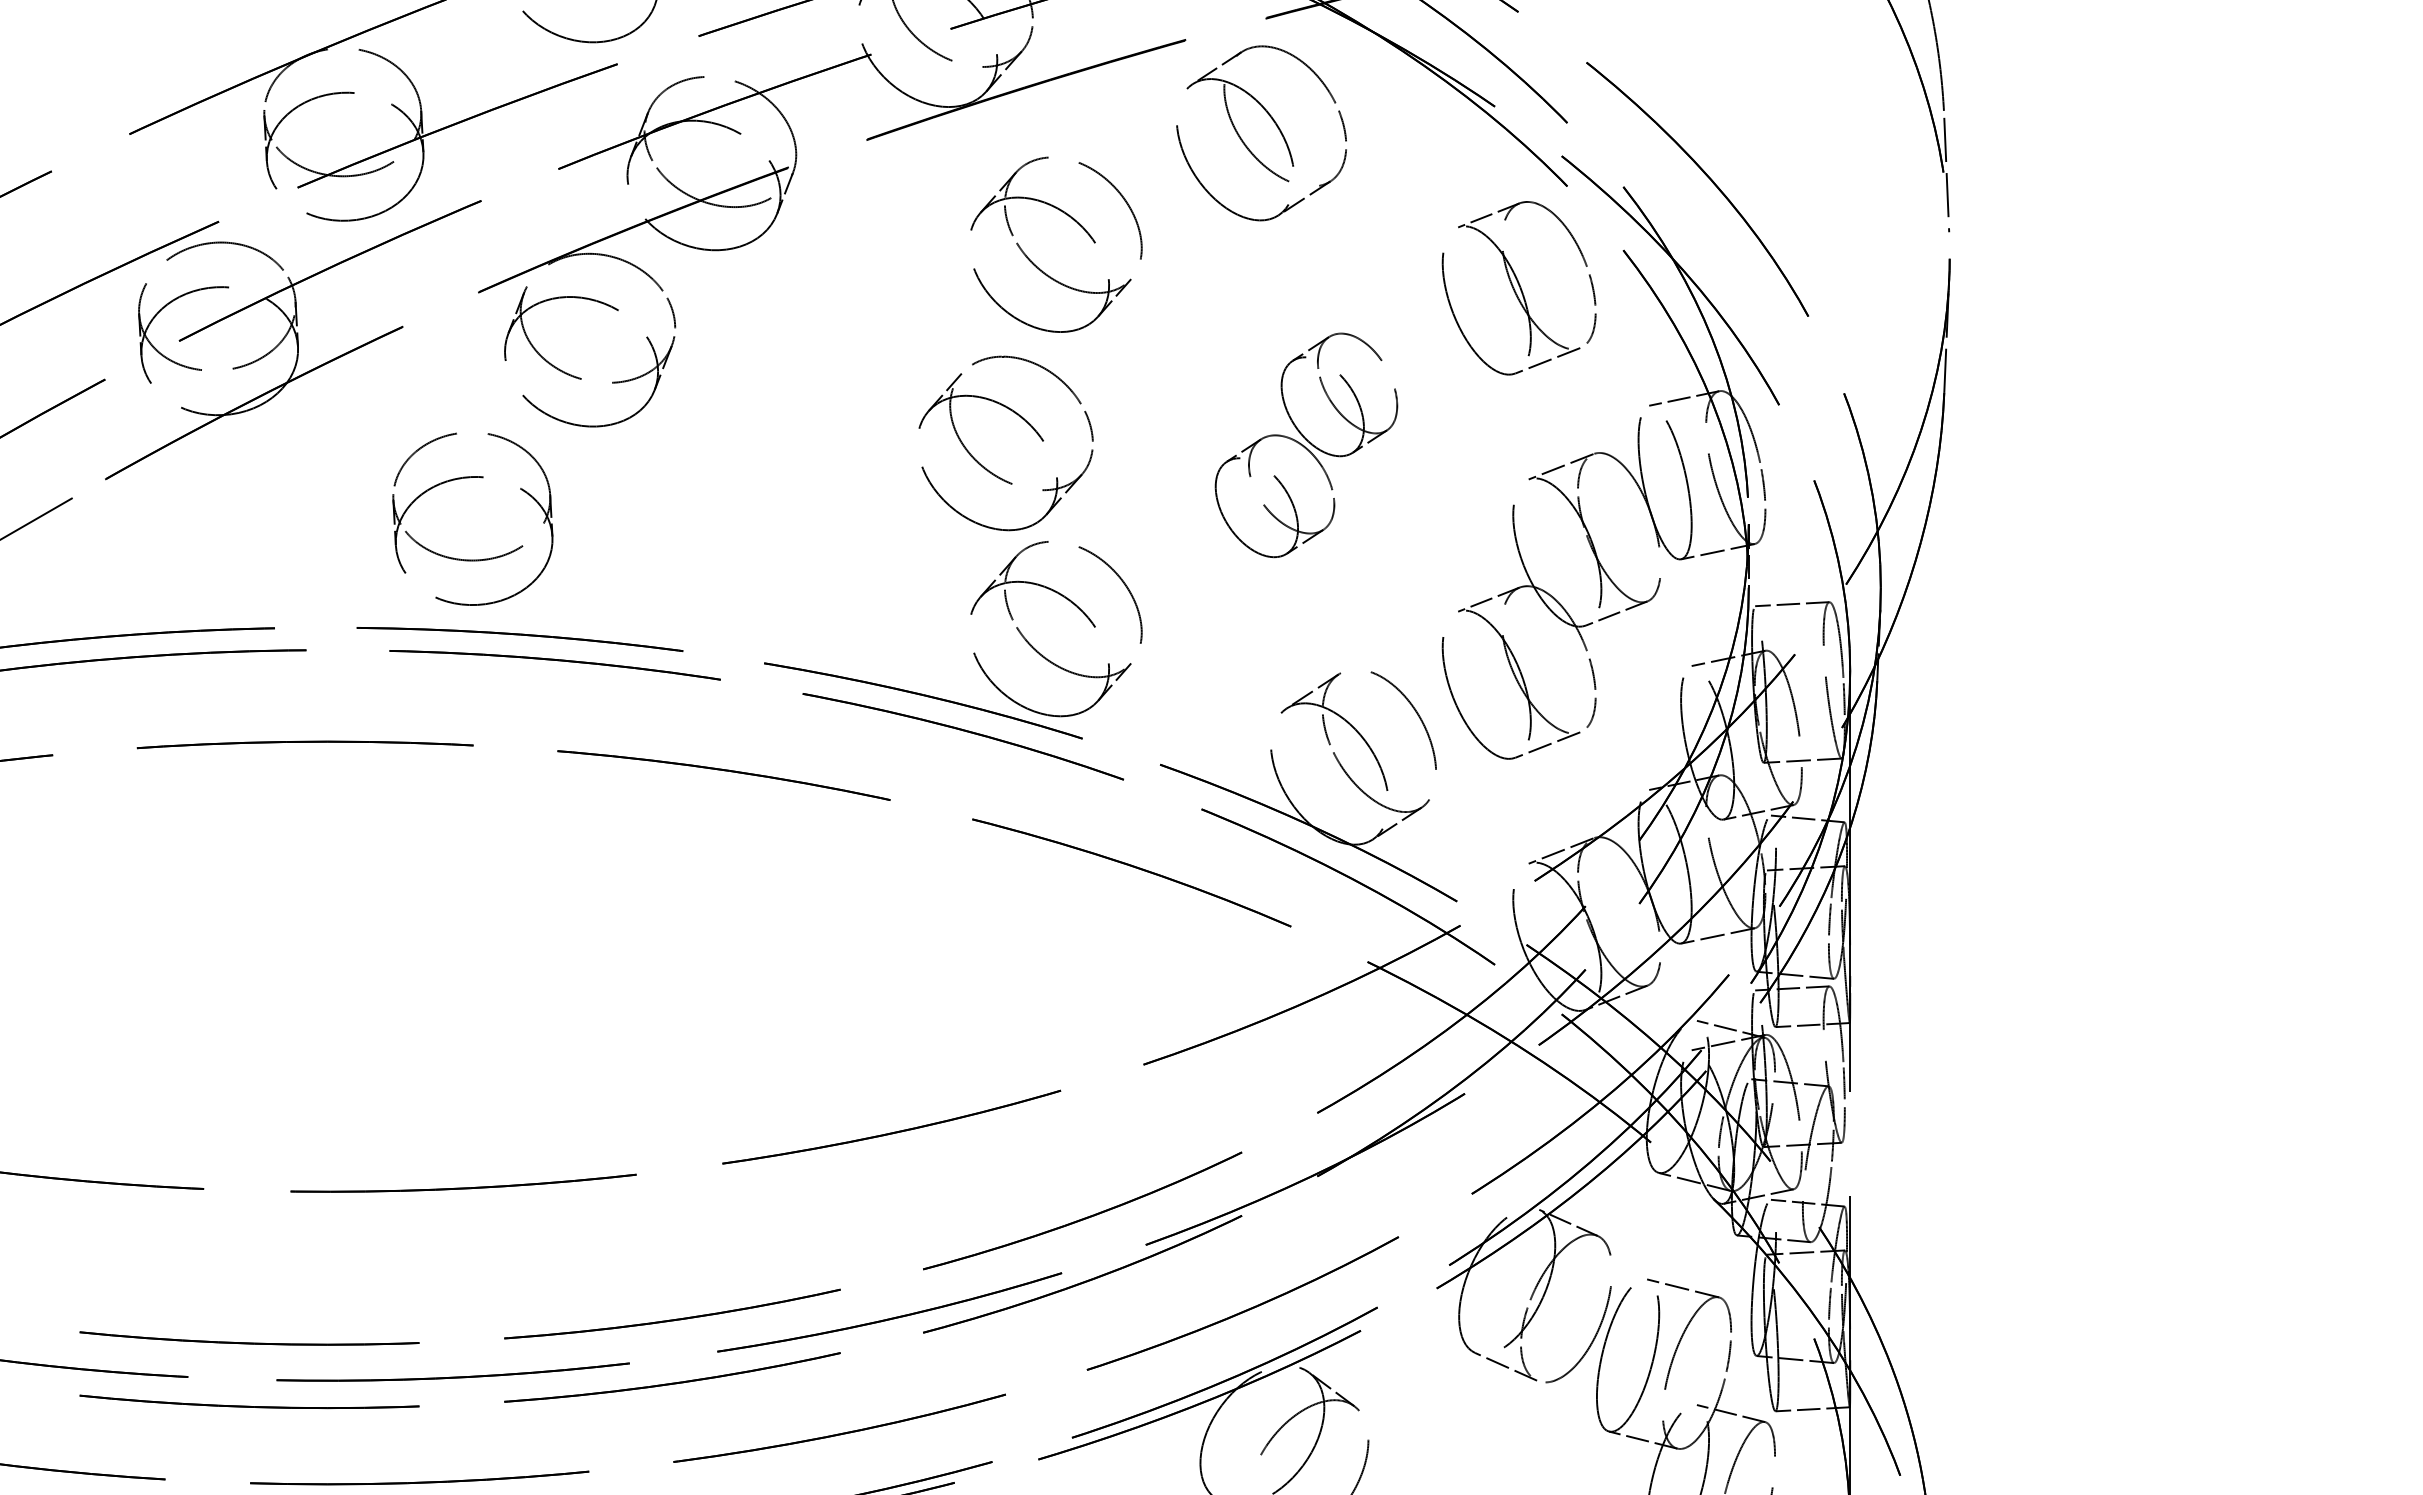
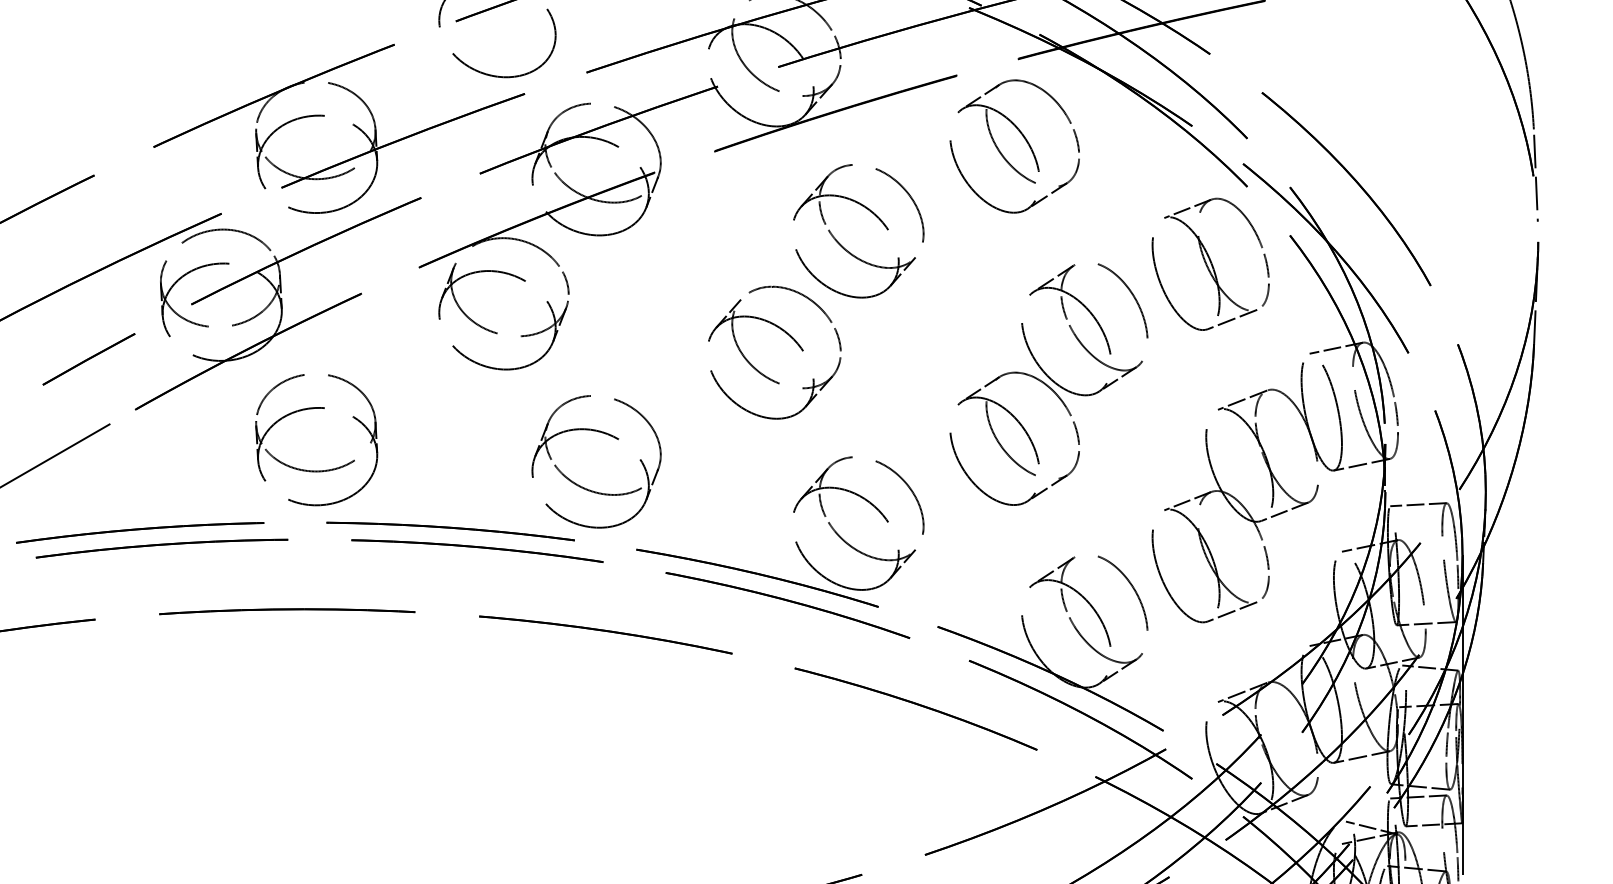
part: (1023, 420) -> (788, 335), moved
part: (1306, 446) -> (1048, 384), size x1.43
part: (469, 478) -> (314, 409), moved
part: (695, 581) -> (584, 487), added

